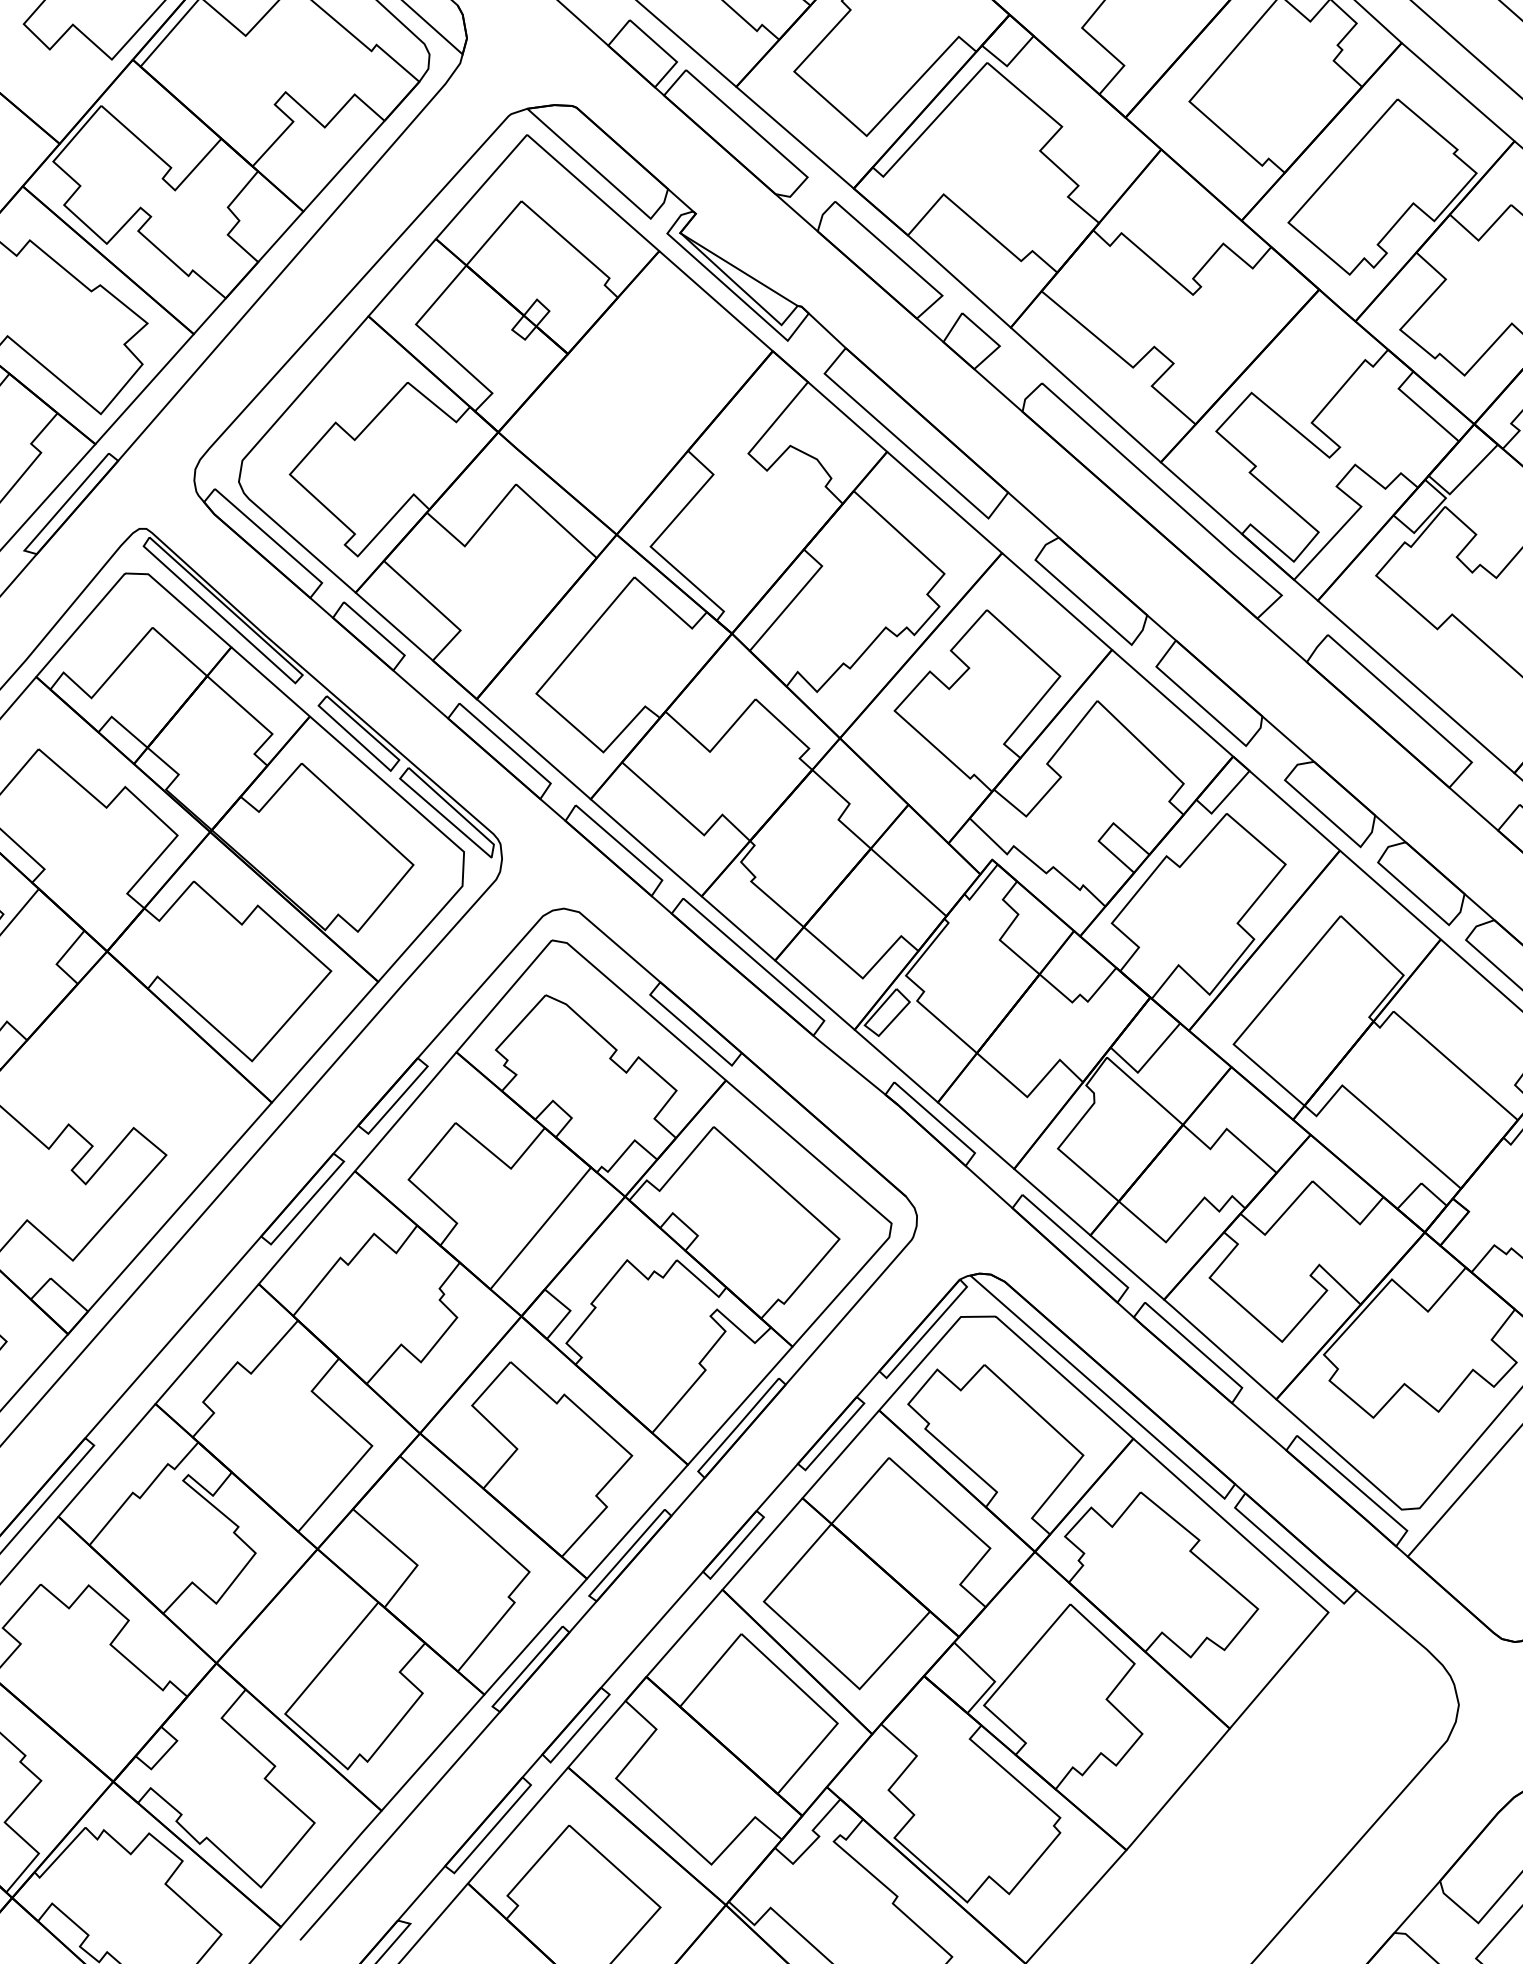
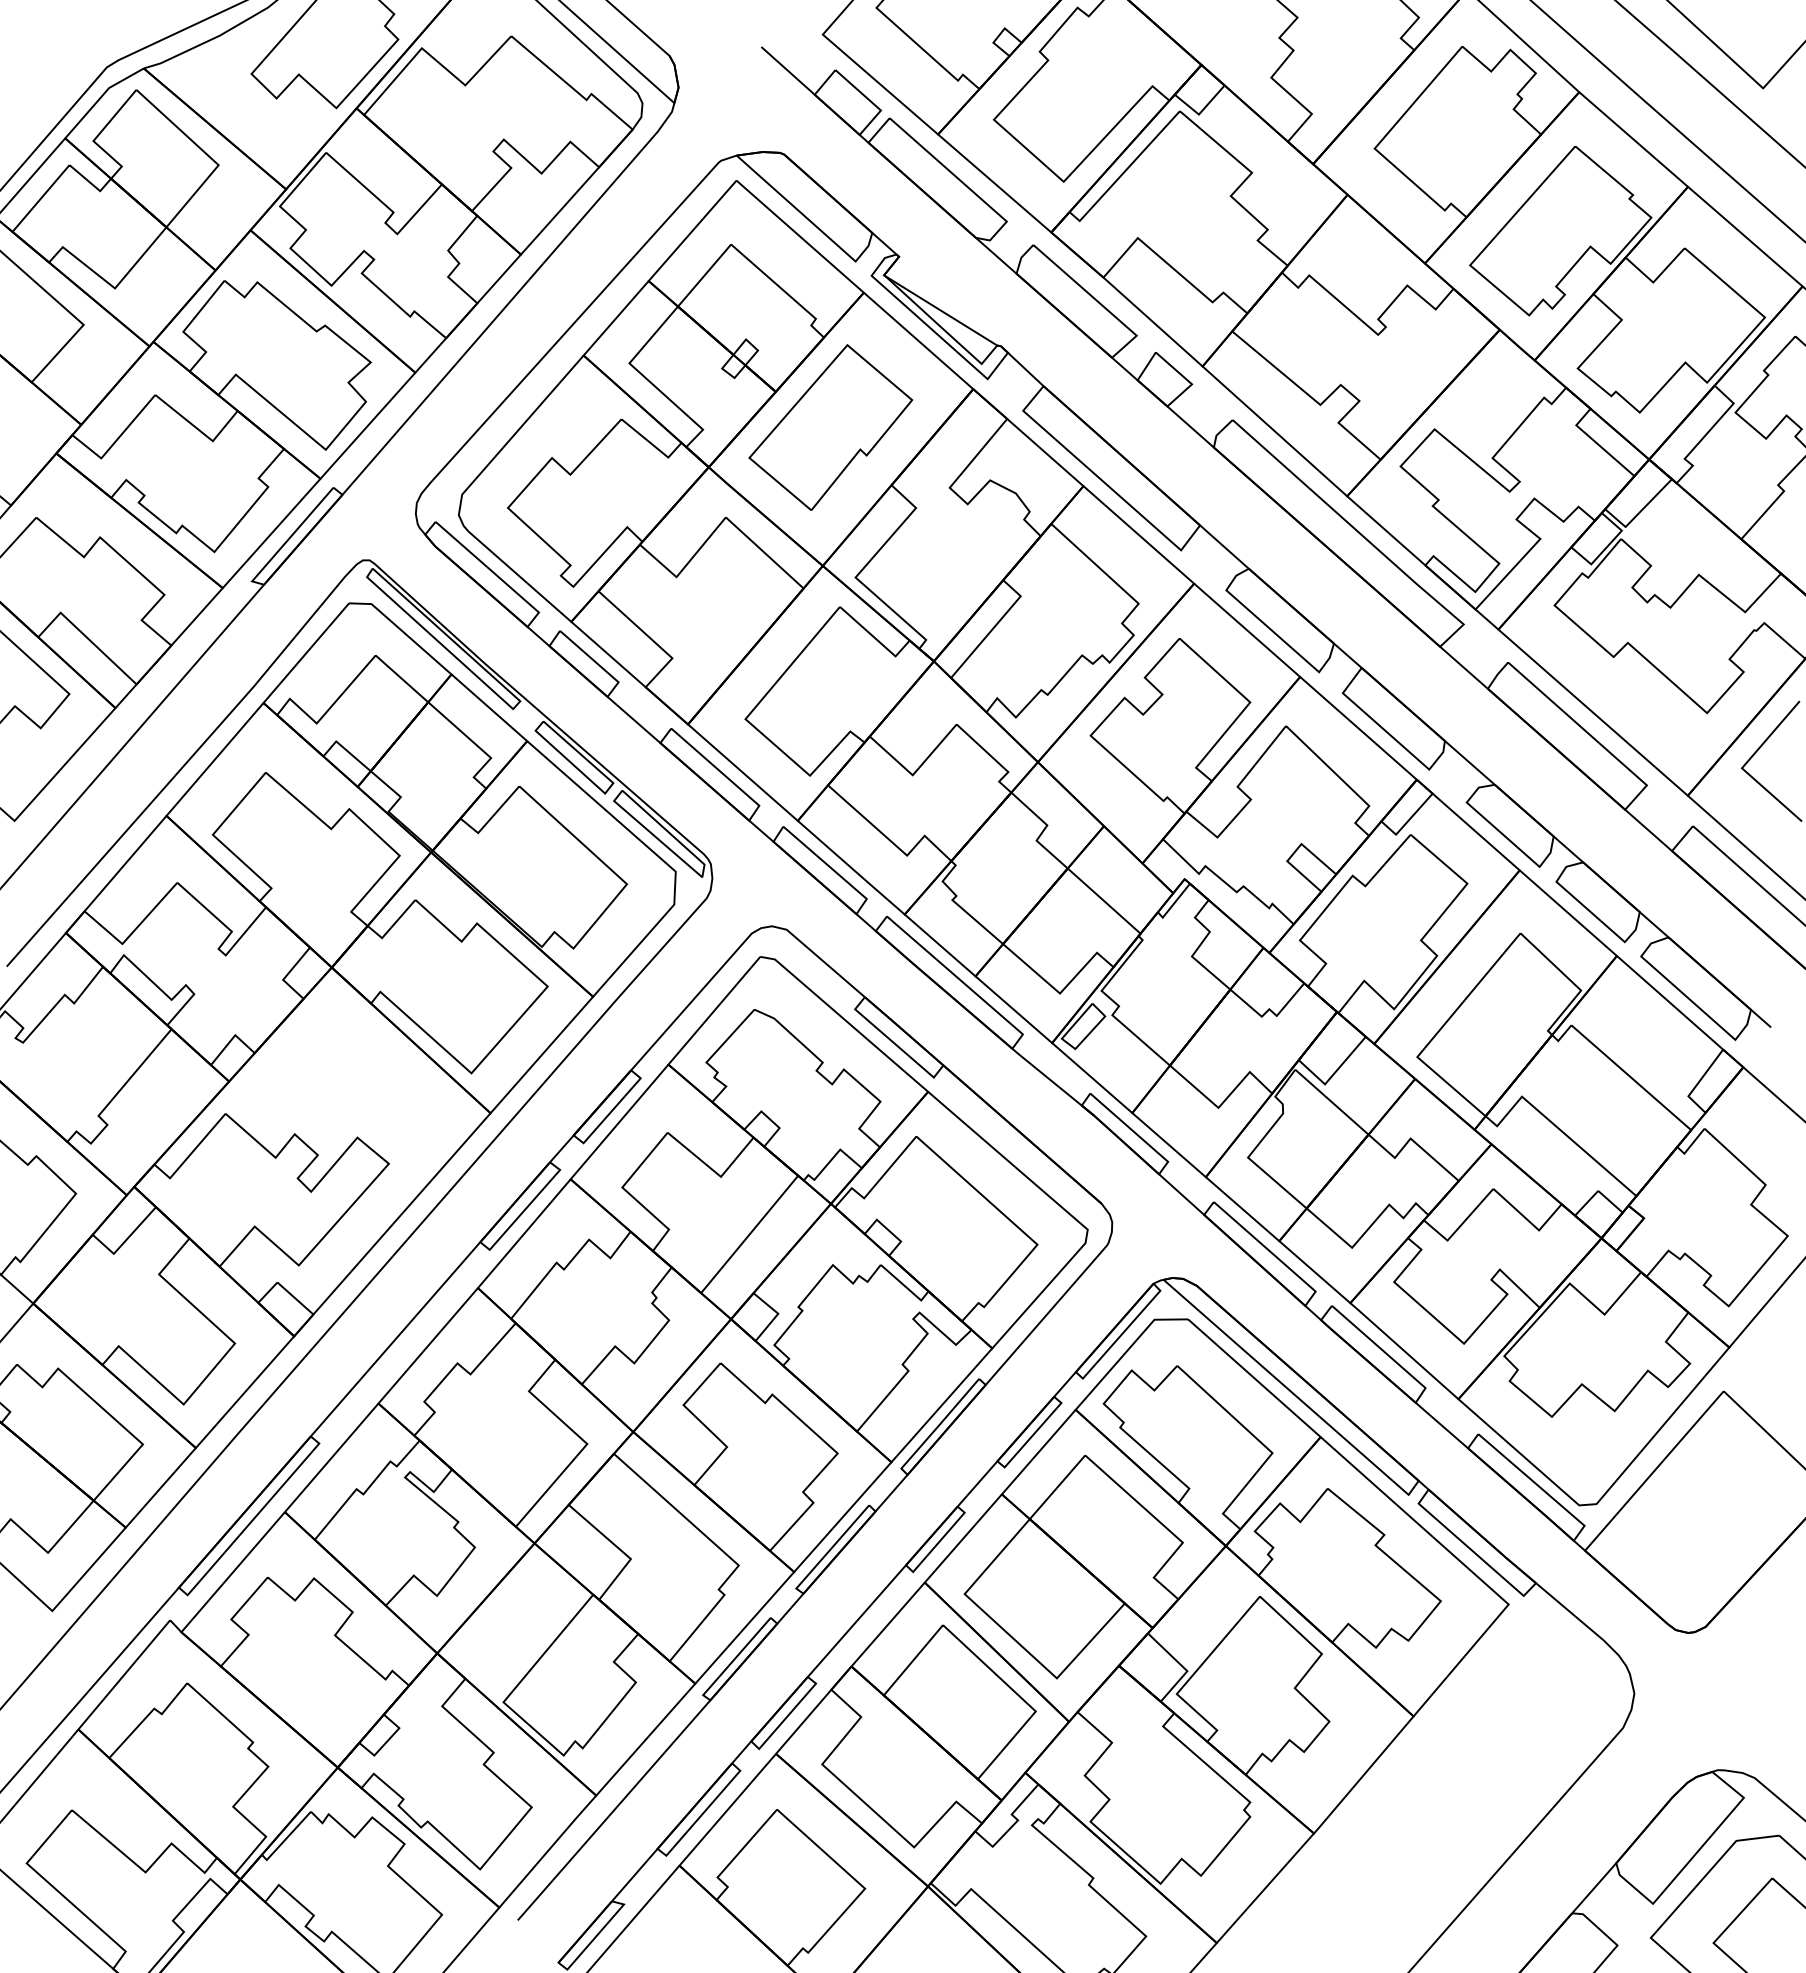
part: (624, 390) -> (830, 427), added

